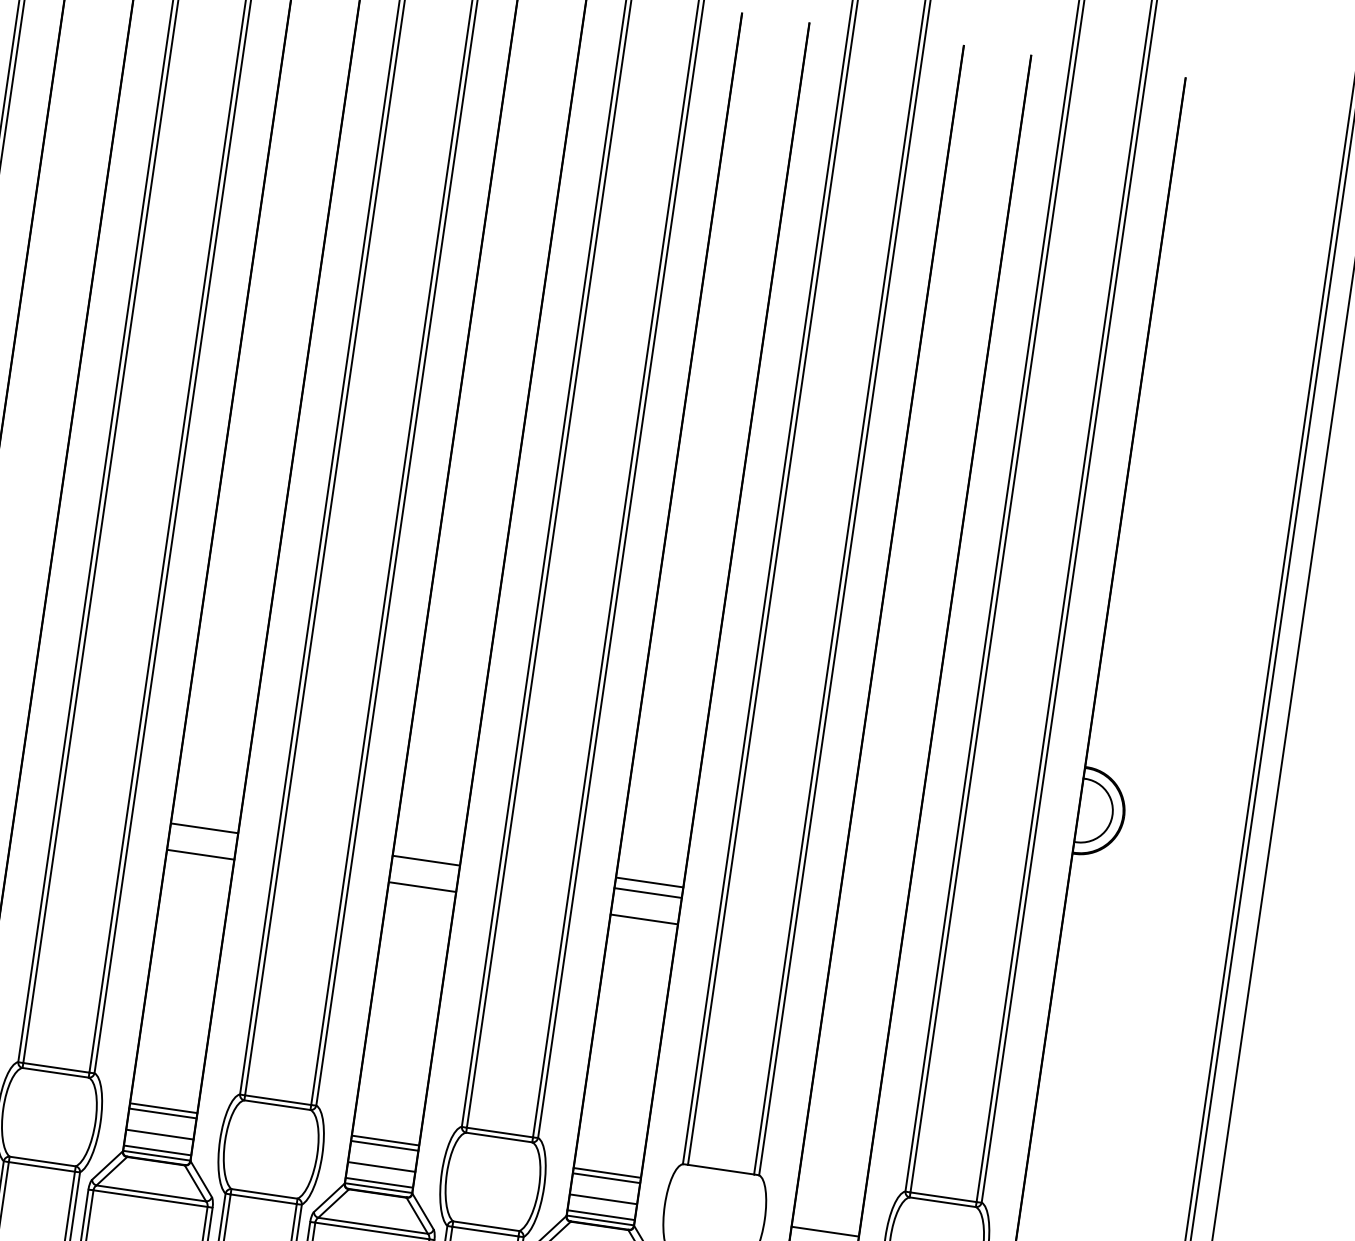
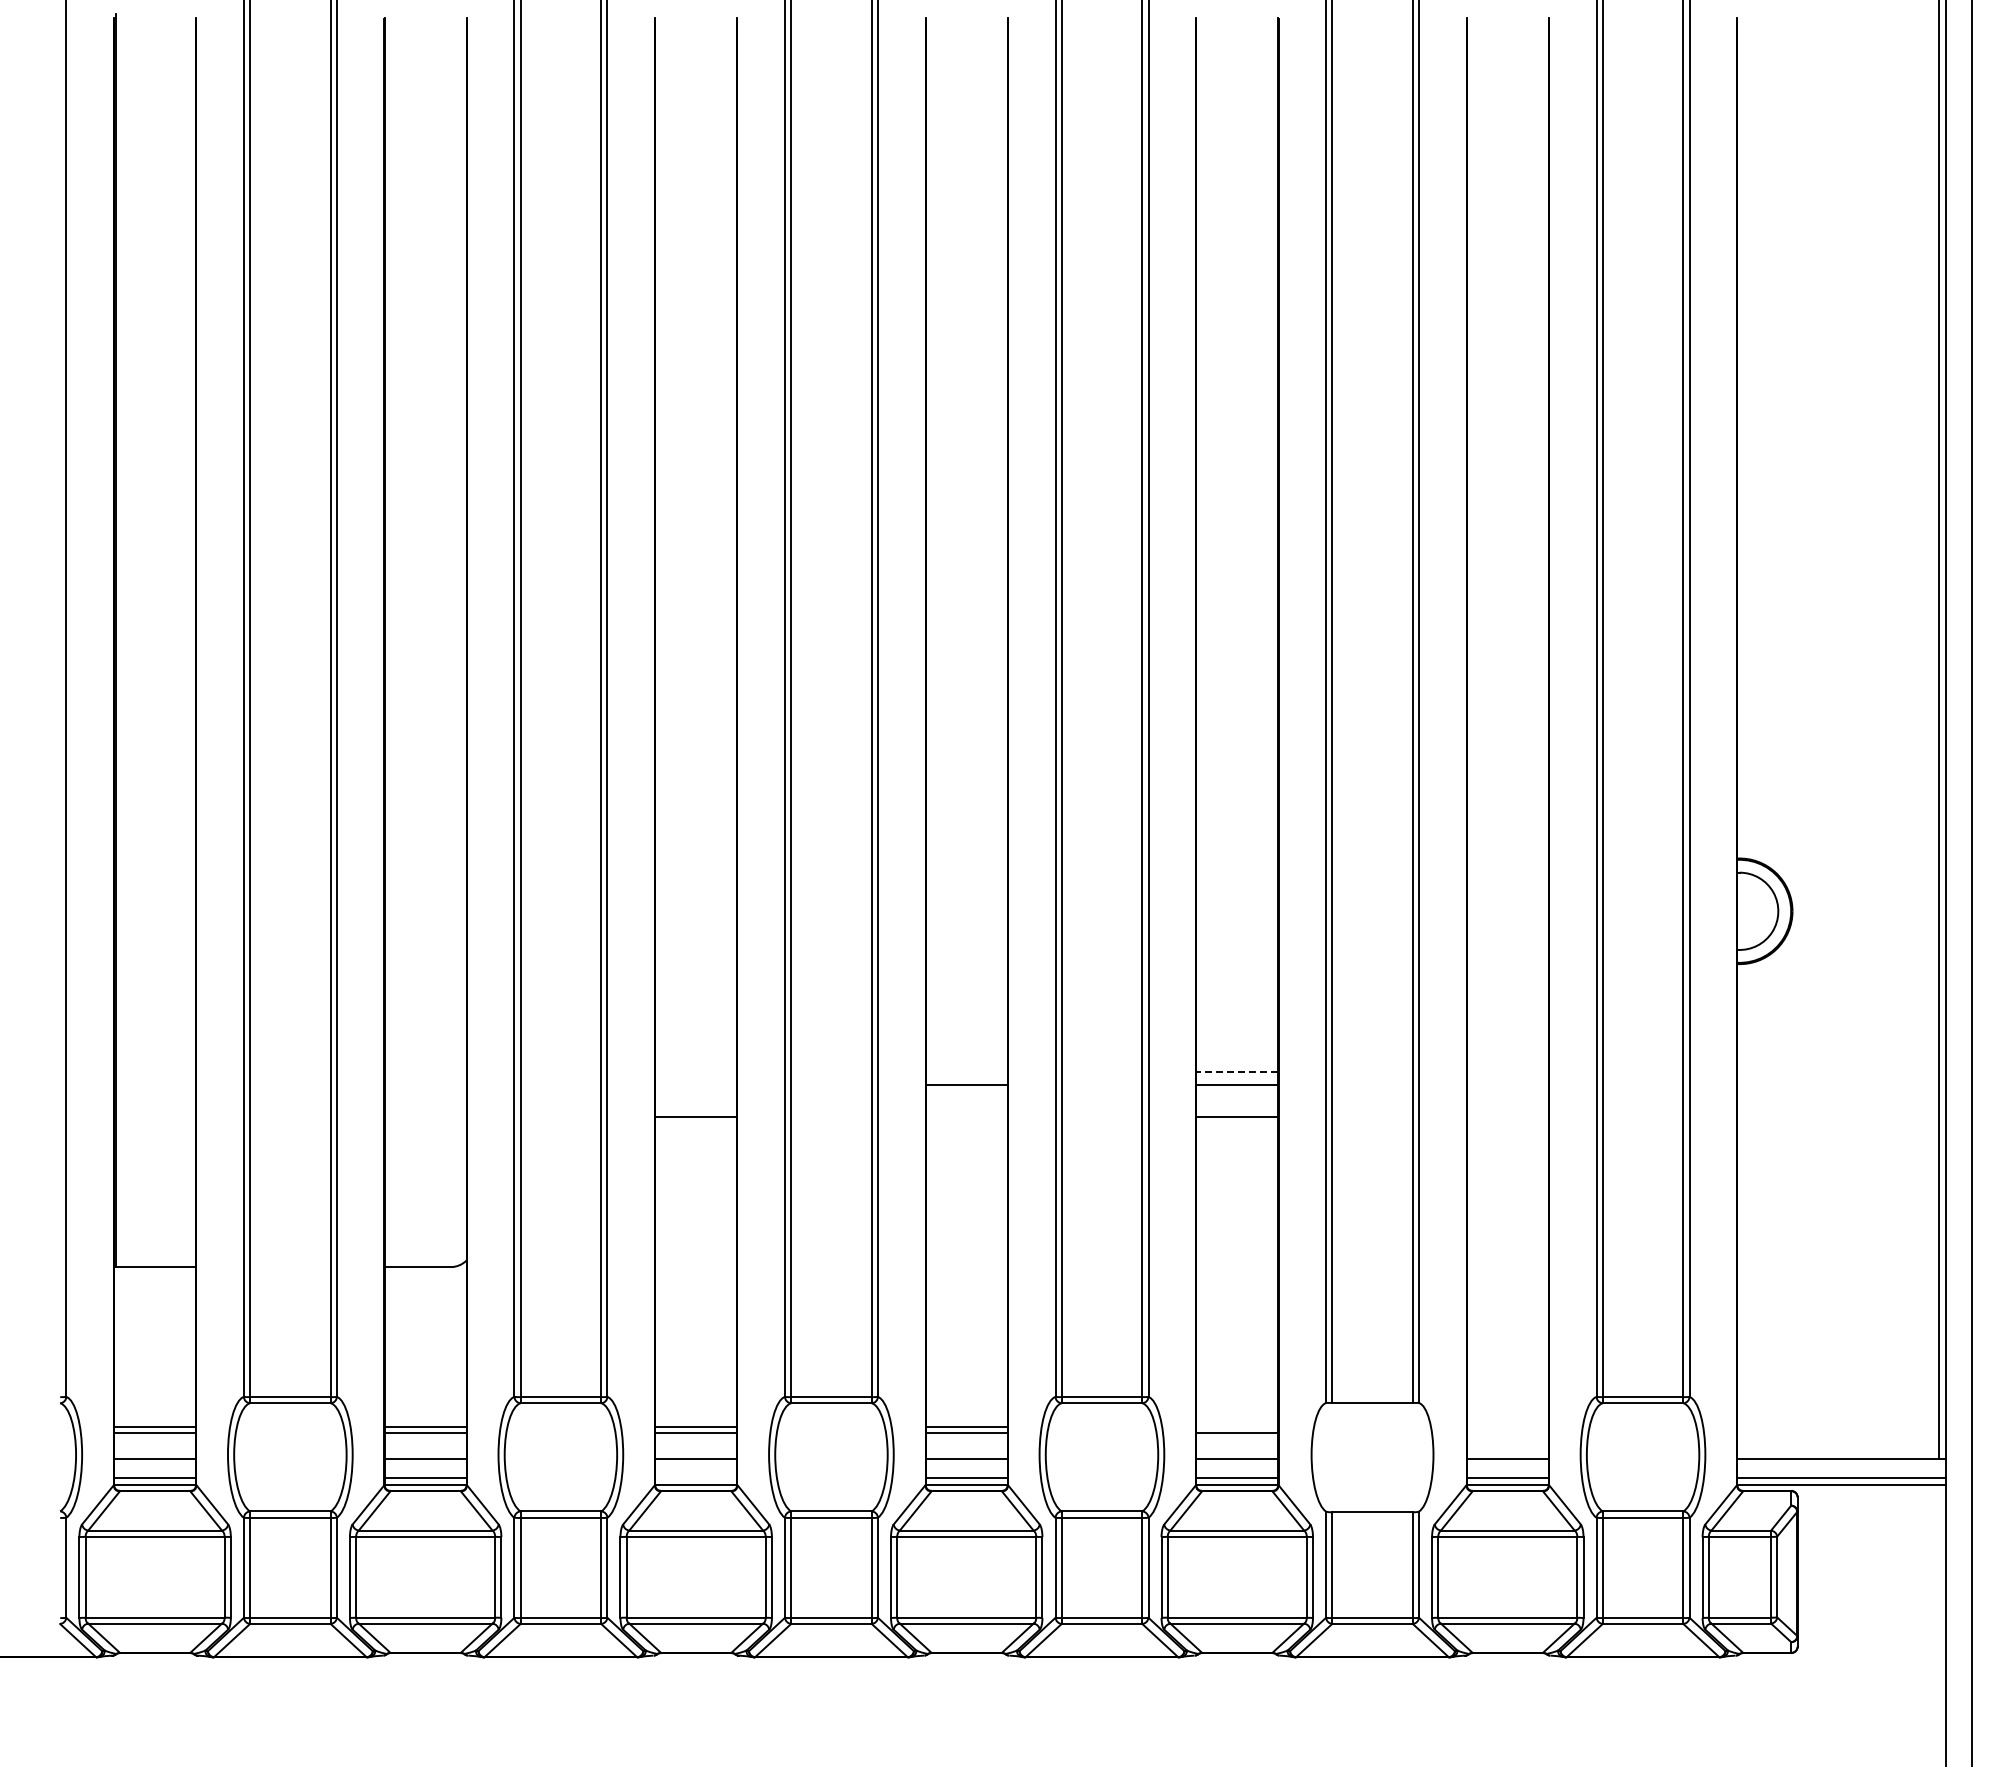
line: (204, 828) -> (696, 1085), removed
line: (649, 882) -> (1237, 1072), solid -> dashed
line: (422, 887) -> (966, 1117), removed
line: (157, 1150) -> (696, 1478), removed
line: (607, 1172) -> (1237, 1426), removed

